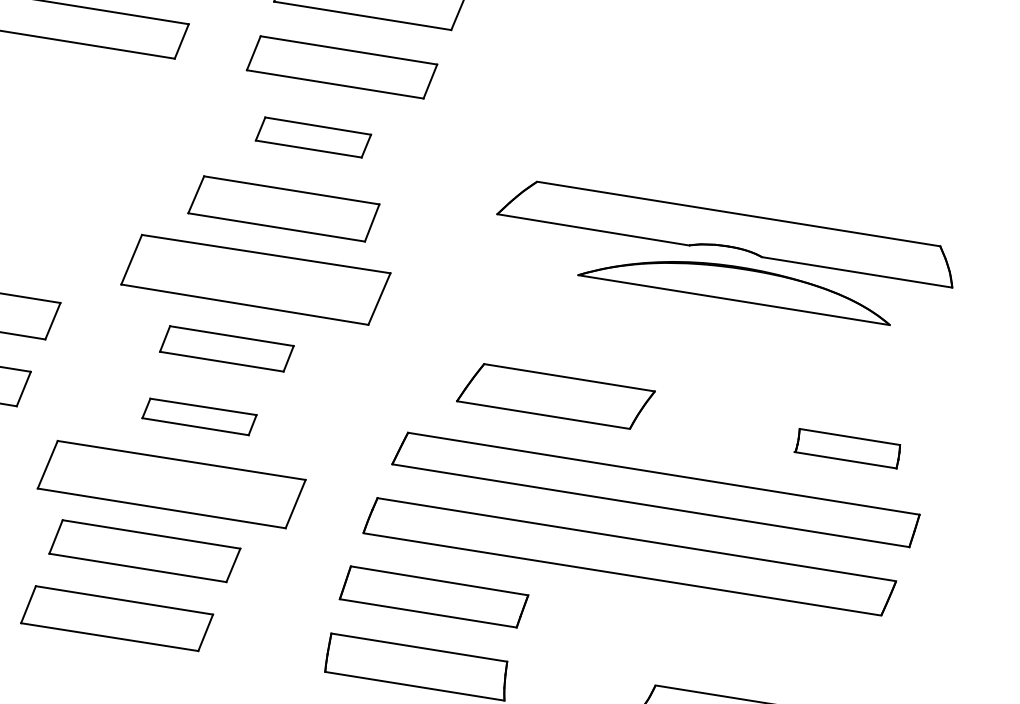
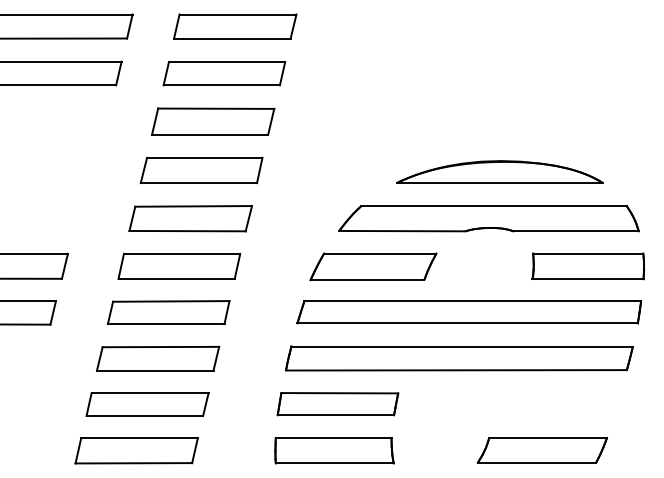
part: (313, 137) -> (213, 121), size x1.67
part: (727, 231) -> (488, 218), moved
part: (255, 279) -> (190, 218), size x0.71
part: (227, 347) -> (179, 265), size x1.43
part: (556, 395) -> (373, 266), moved
part: (199, 416) -> (168, 312), size x1.67
part: (848, 448) -> (588, 266), size x1.67
part: (172, 483) -> (158, 358), size x0.71

